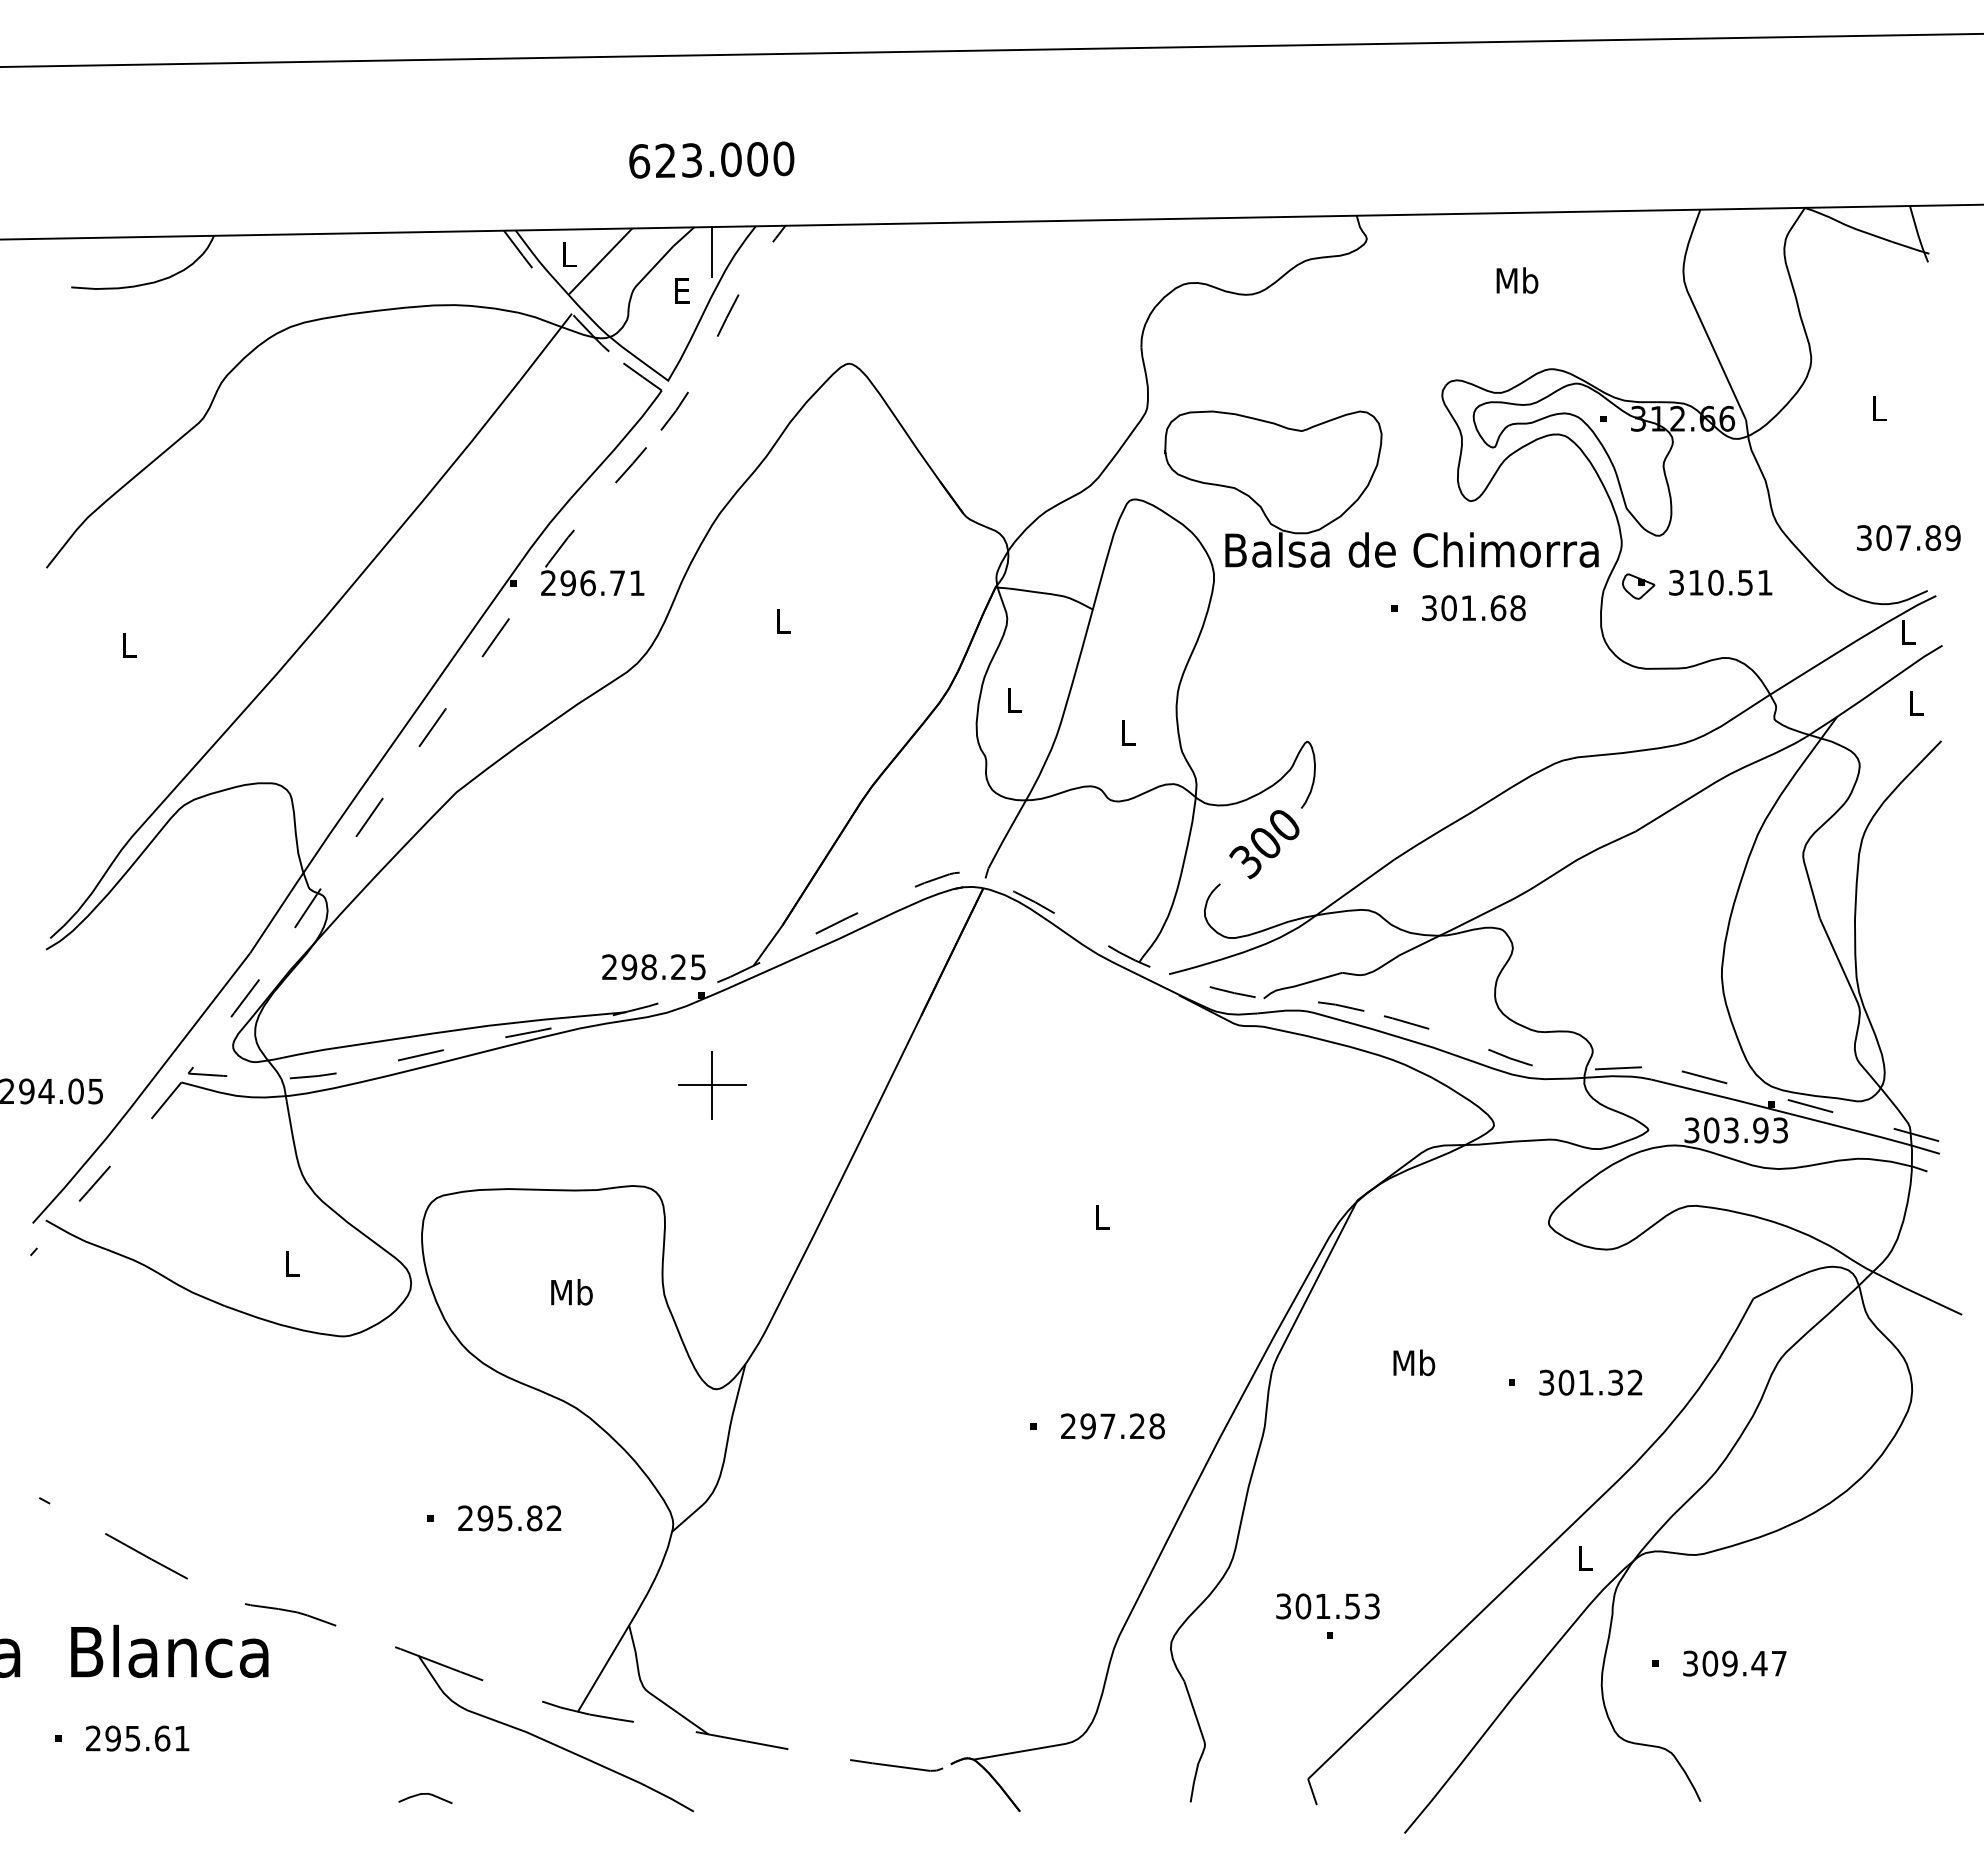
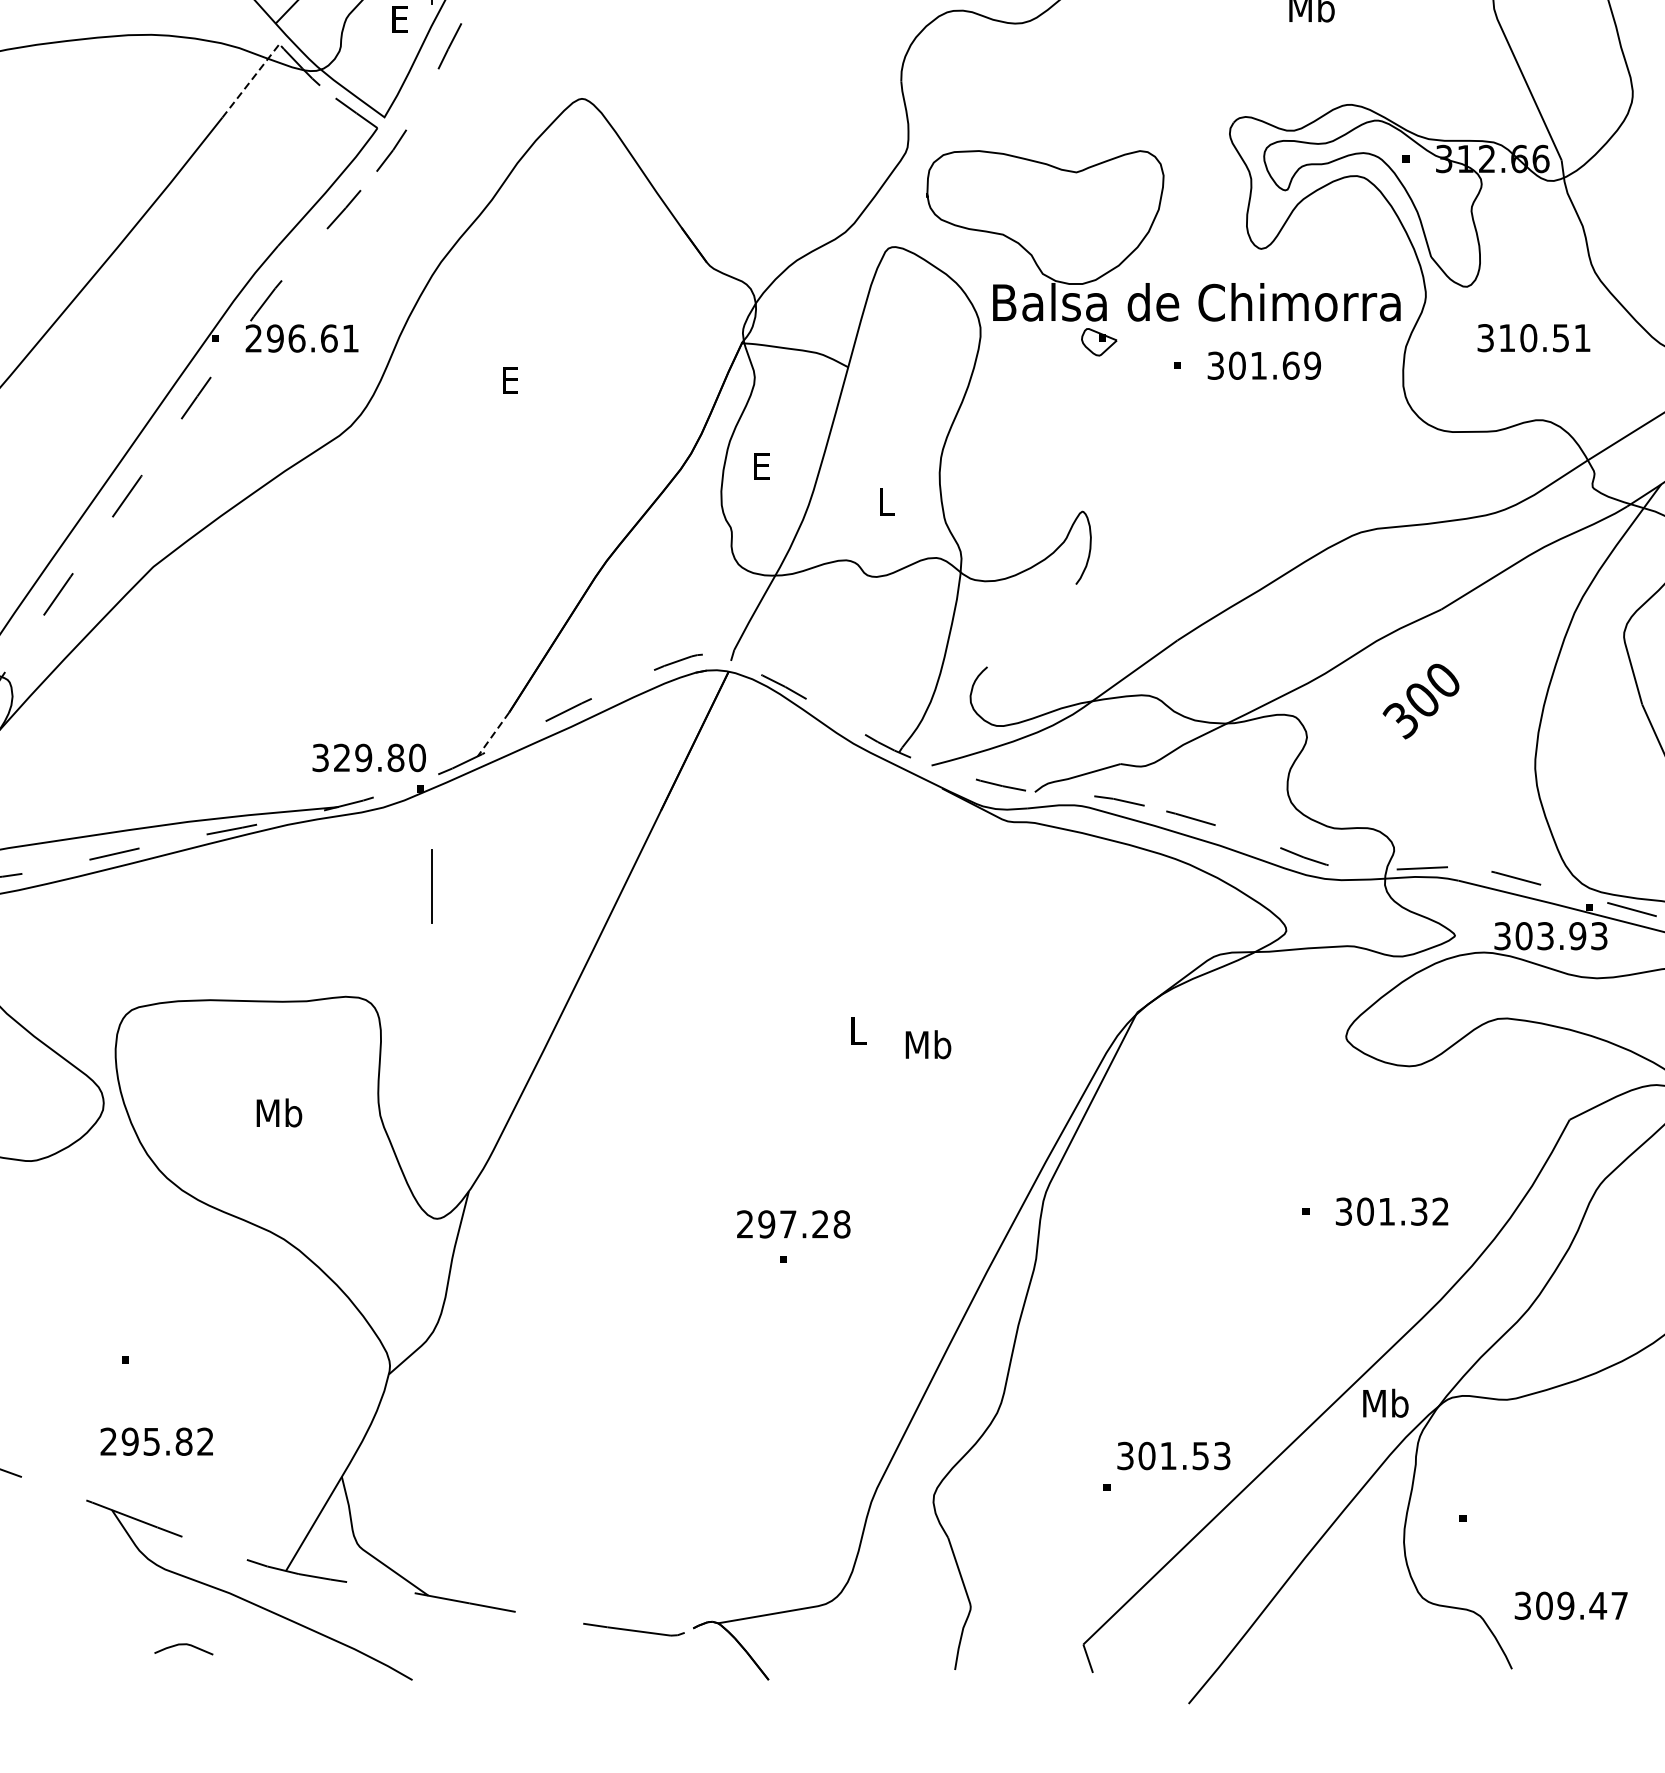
line: (545, 347) -> (250, 81), solid -> dashed
text: (617, 583) -> (329, 338), 296.71 -> 296.61
part: (1638, 586) -> (1099, 342), moved
text: (1517, 608) -> (1312, 366), 301.68 -> 301.69
text: (783, 621) -> (510, 380), L -> E
text: (1014, 700) -> (762, 466), L -> E
text: (1264, 844) -> (1421, 701), moved
line: (768, 945) -> (494, 734), solid -> dashed
text: (654, 967) -> (369, 758), 298.25 -> 329.80
line: (711, 1085) -> (431, 887), removed
text: (1414, 1362) -> (928, 1044), moved
text: (1112, 1426) -> (793, 1224), moved
text: (509, 1518) -> (156, 1441), moved
text: (1584, 1557) -> (1385, 1402), L -> Mb
text: (1327, 1606) -> (1173, 1456), moved
text: (1734, 1663) -> (1570, 1605), moved
curve: (425, 1794) -> (183, 1645), moved

